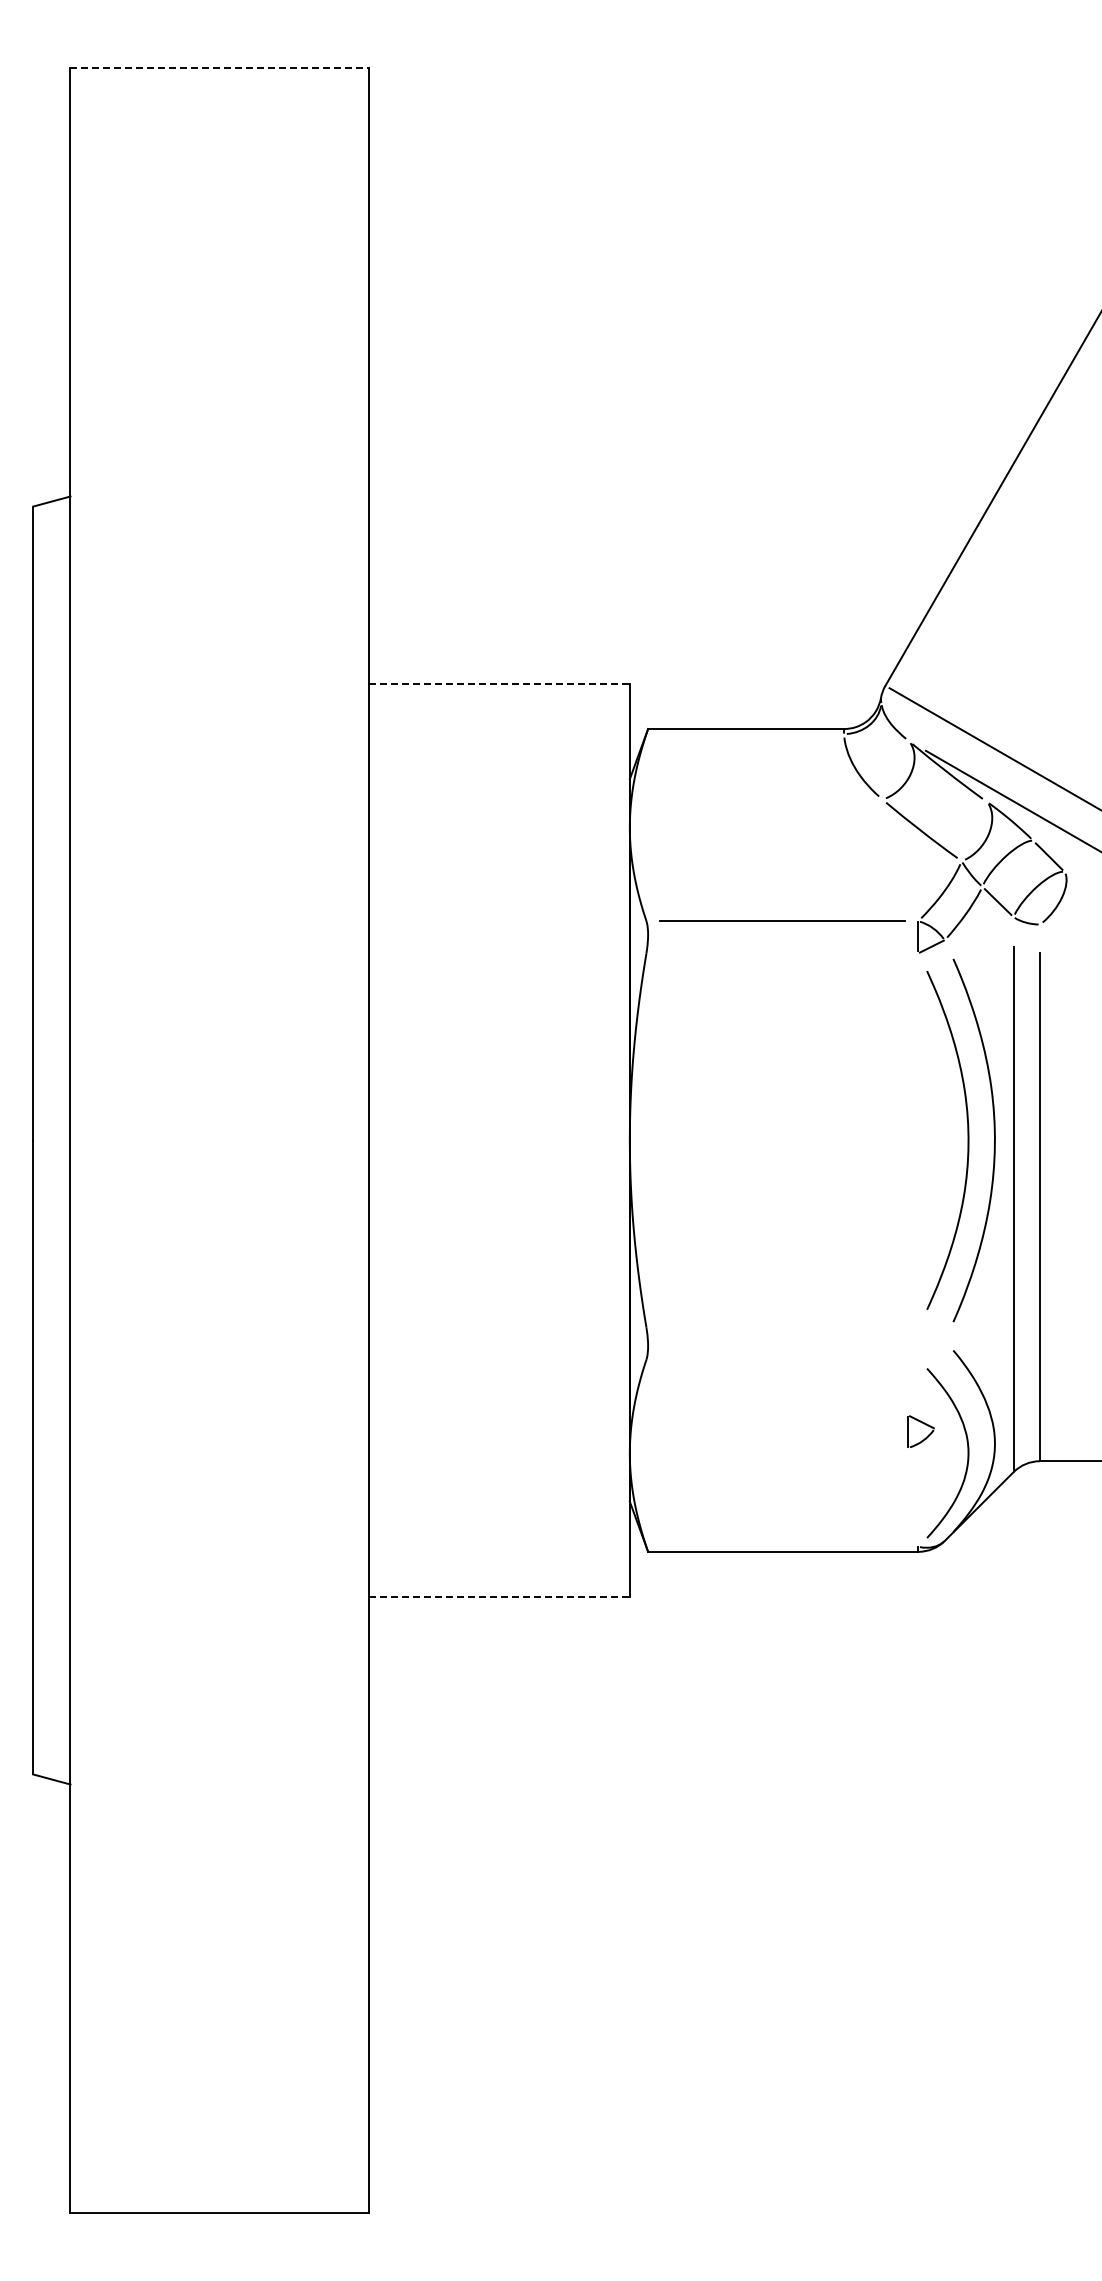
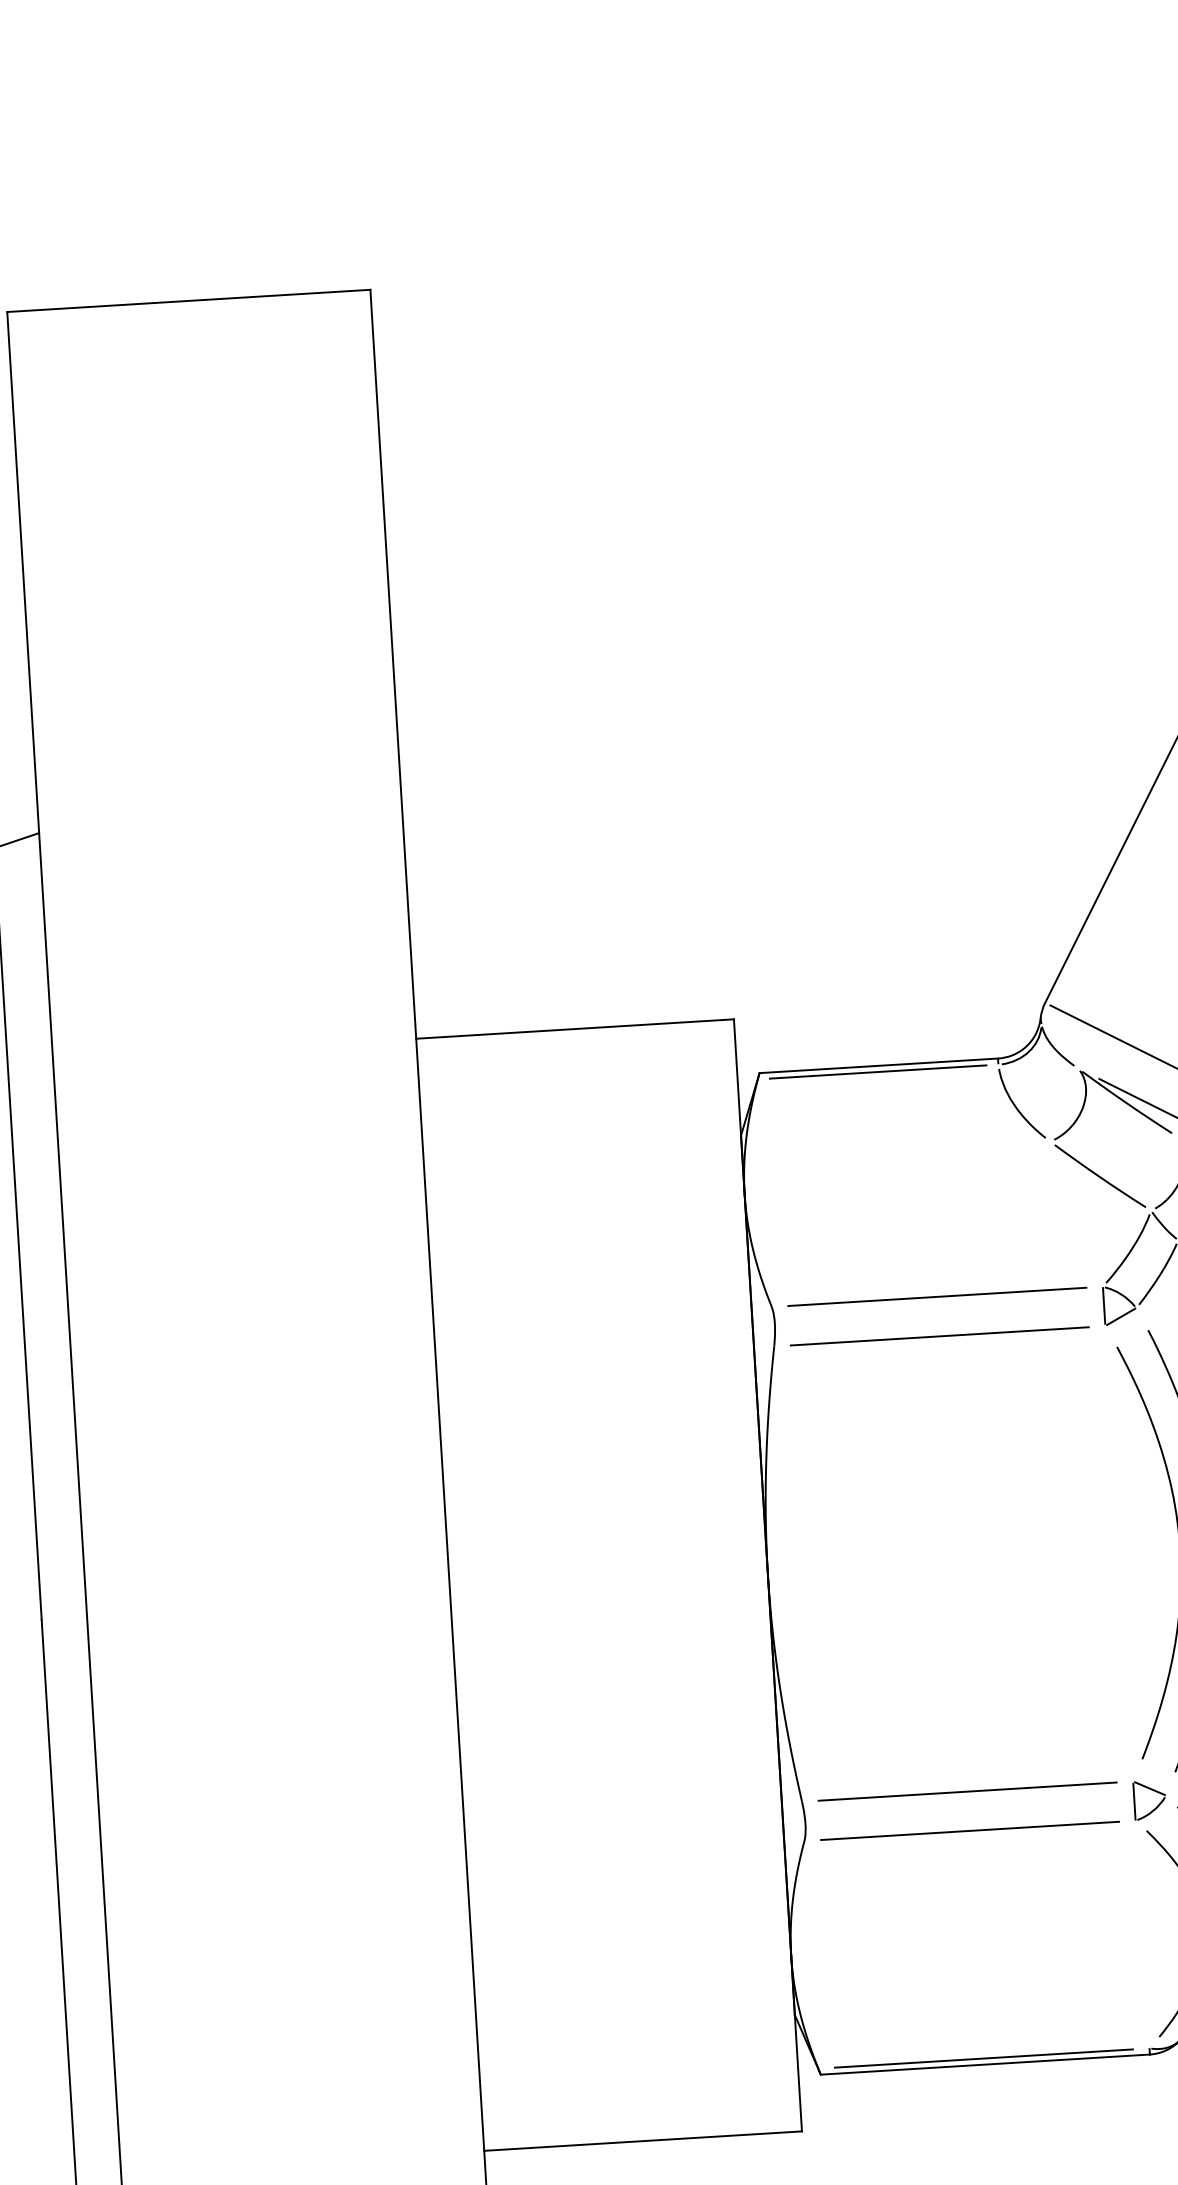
line: (220, 68) -> (189, 300), dashed -> solid
line: (499, 683) -> (575, 1028), dashed -> solid
line: (745, 734) -> (878, 1072), added
line: (782, 953) -> (939, 1336), added
line: (782, 1327) -> (967, 1791), added
line: (782, 1359) -> (970, 1830), added
part: (920, 1431) -> (1149, 1800), moved
line: (782, 1546) -> (983, 2058), added
line: (499, 1597) -> (643, 2141), dashed -> solid

